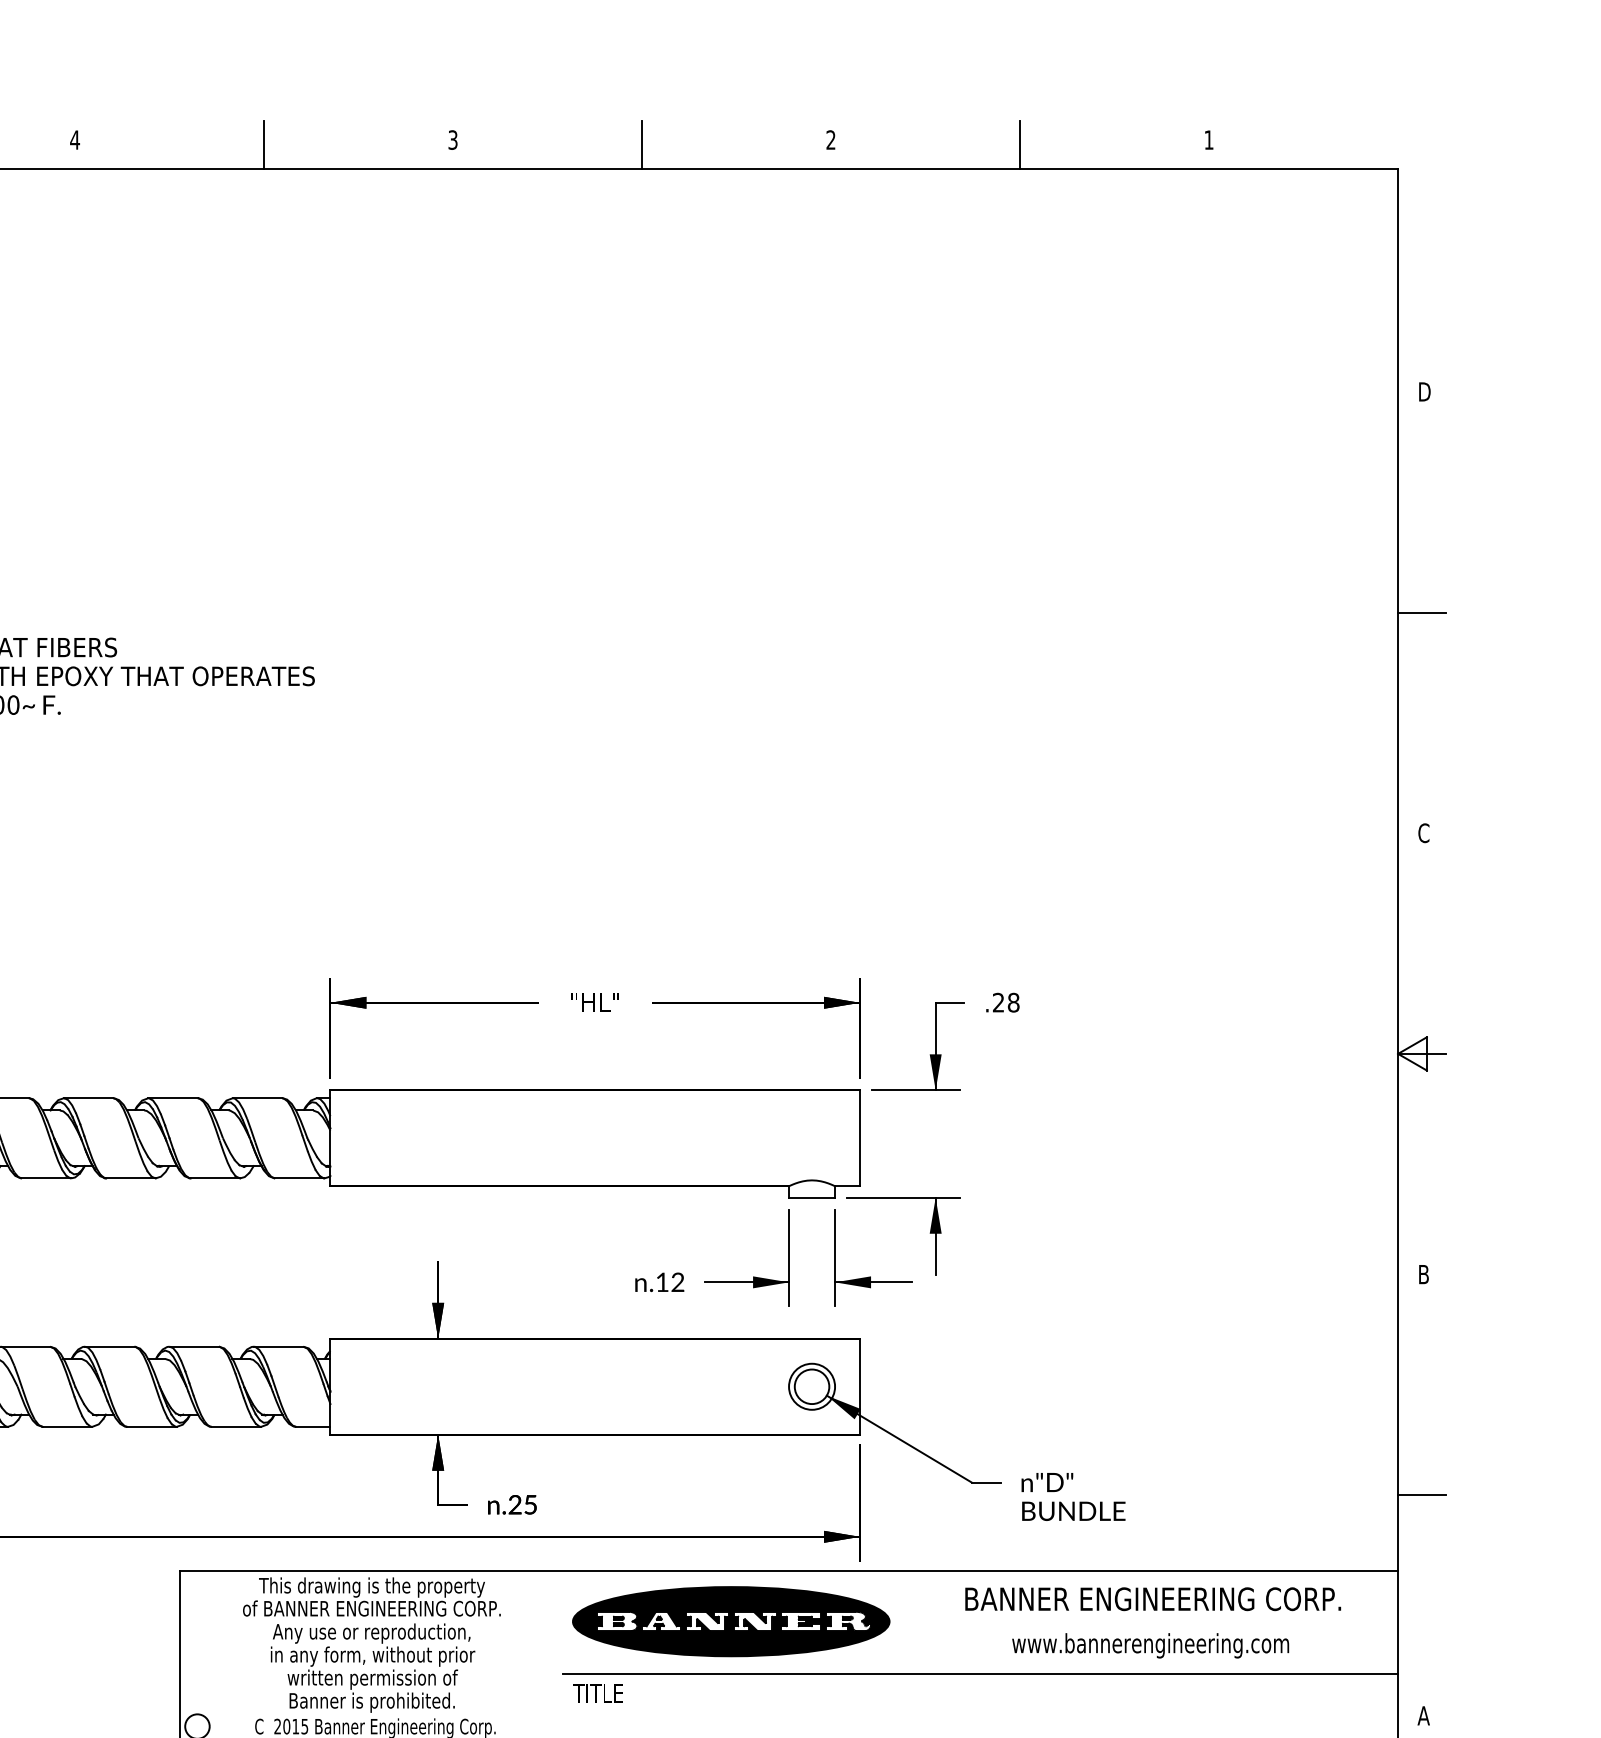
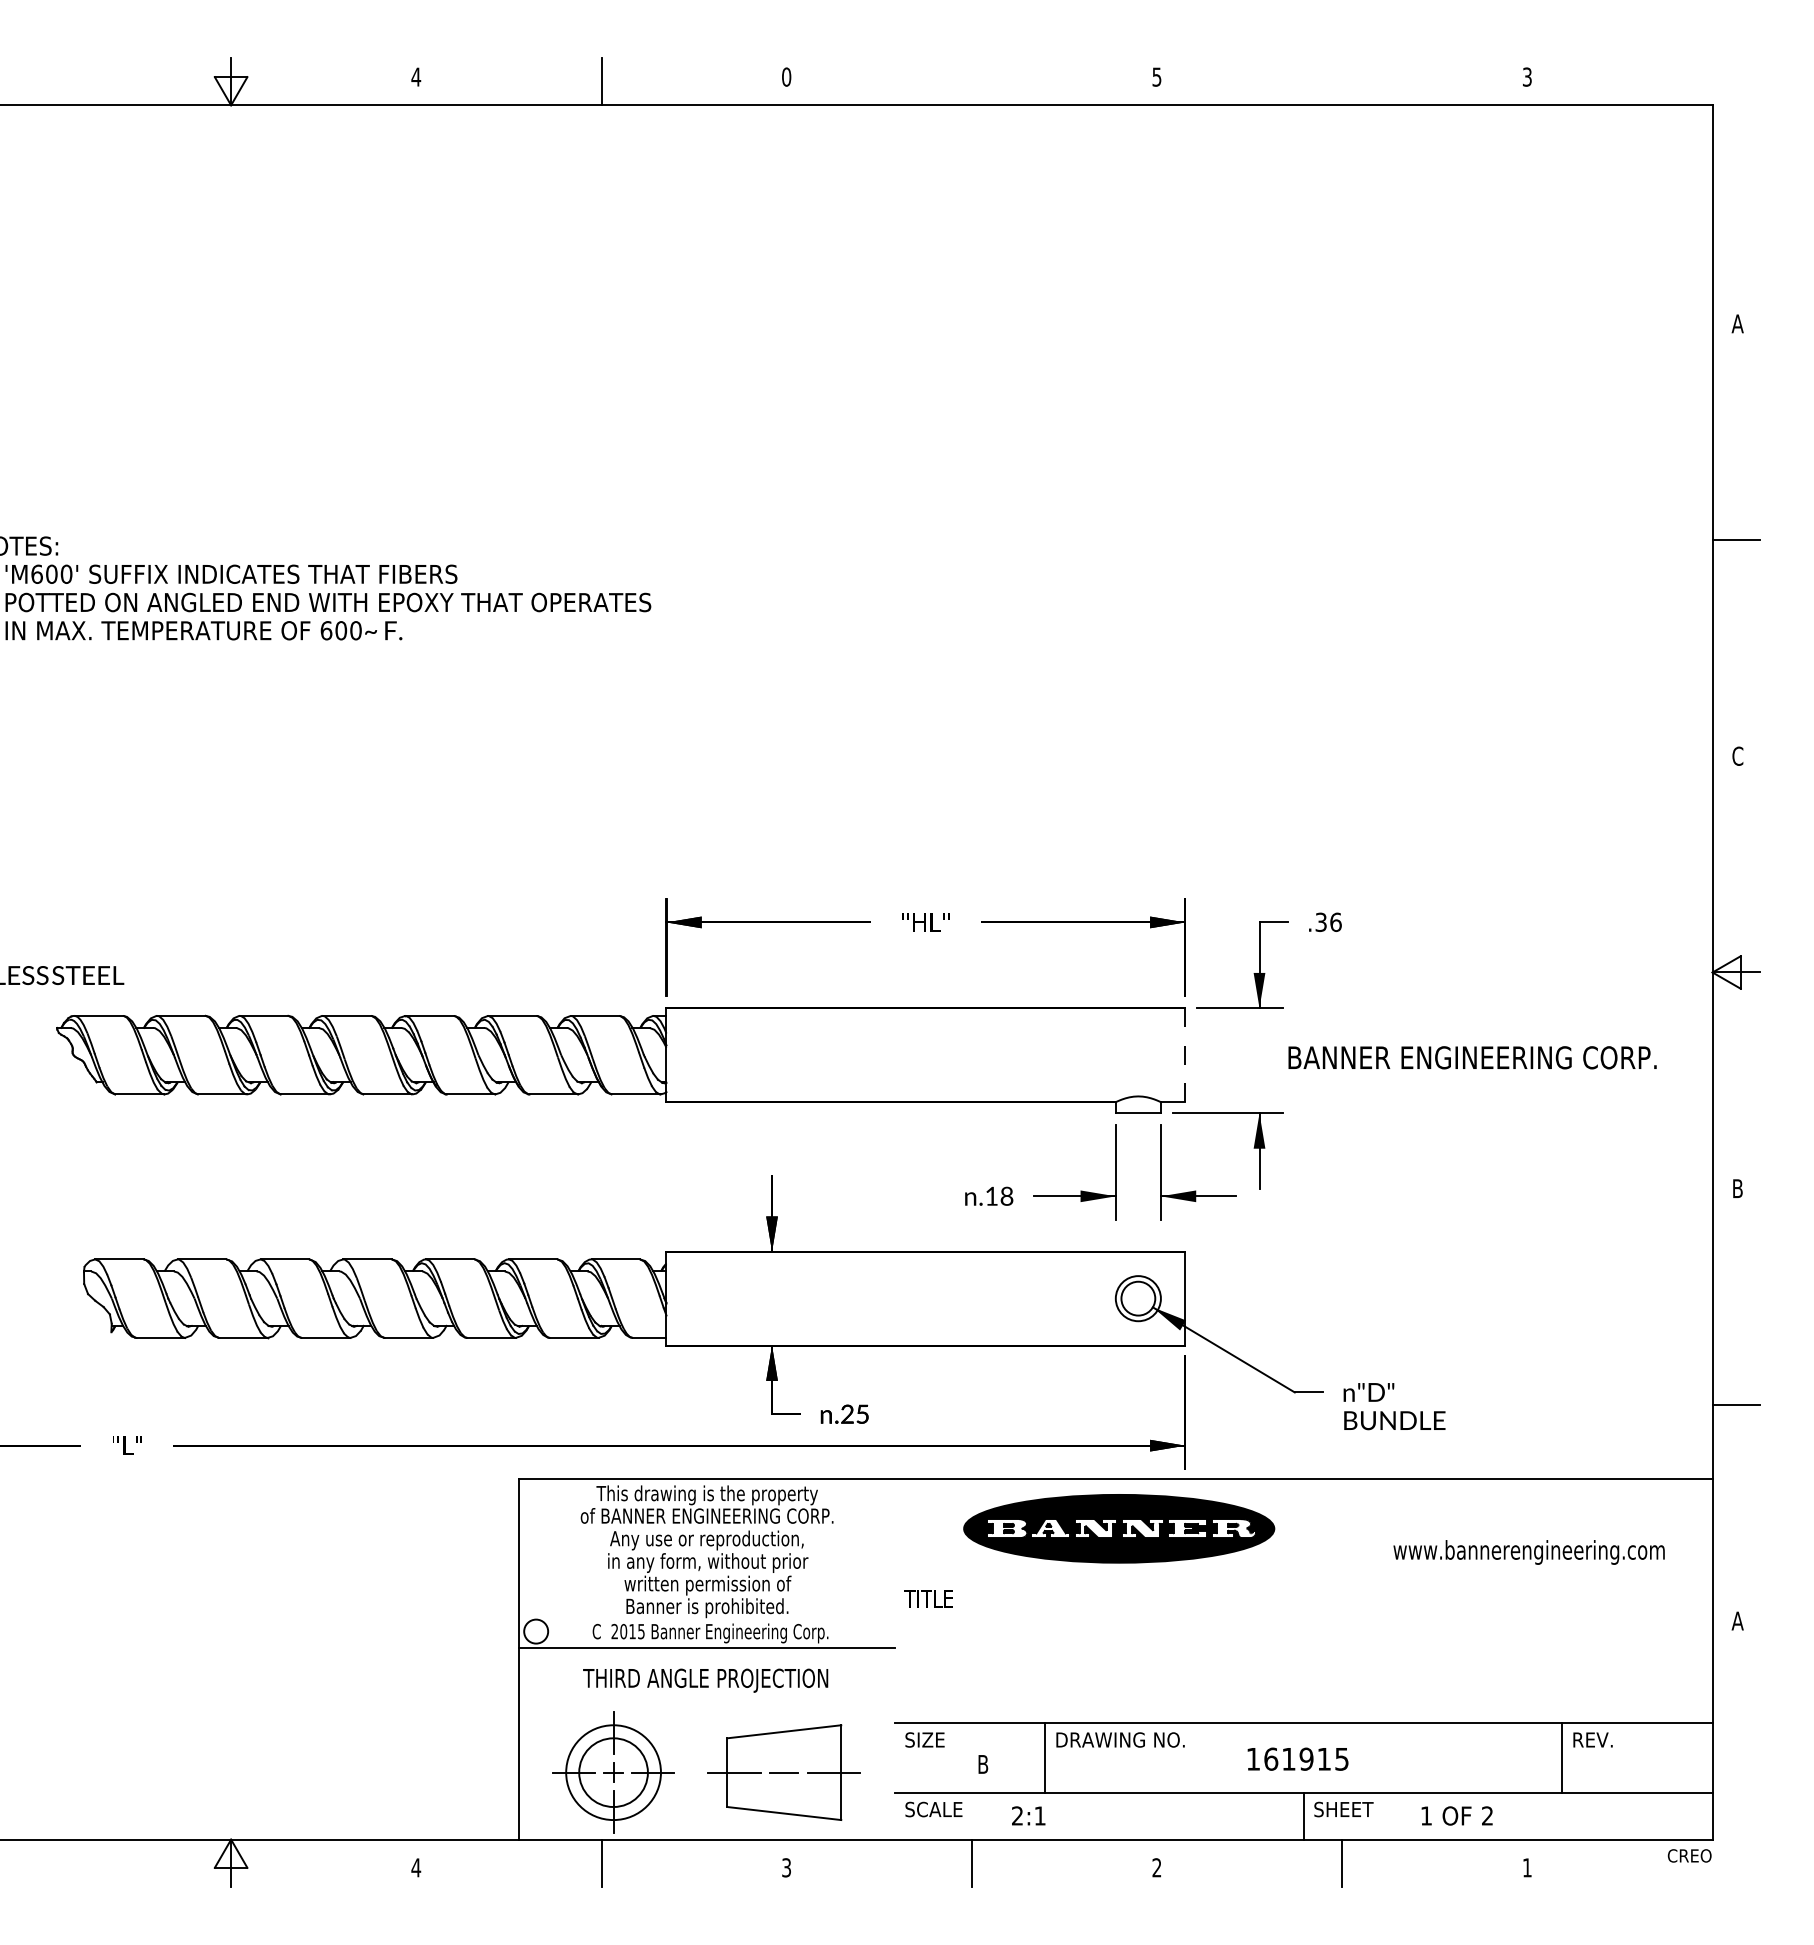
text: (452, 139) -> (786, 76), 3 -> 0
text: (830, 139) -> (1156, 76), 2 -> 5
text: (1209, 139) -> (1527, 76), 1 -> 3
line: (641, 144) -> (971, 81), removed
line: (1020, 144) -> (1342, 81), removed
text: (1423, 391) -> (1737, 323), D -> A
text: (1006, 1002) -> (1328, 922), .28 -> .36
line: (860, 1138) -> (1185, 1055), solid -> dashed
text: (677, 1282) -> (1006, 1196), .12 -> .18
text: (1153, 1598) -> (1472, 1057), moved
part: (731, 1621) -> (1119, 1528), moved
text: (1150, 1645) -> (1528, 1552), moved
line: (980, 1674) -> (1303, 1580), removed

